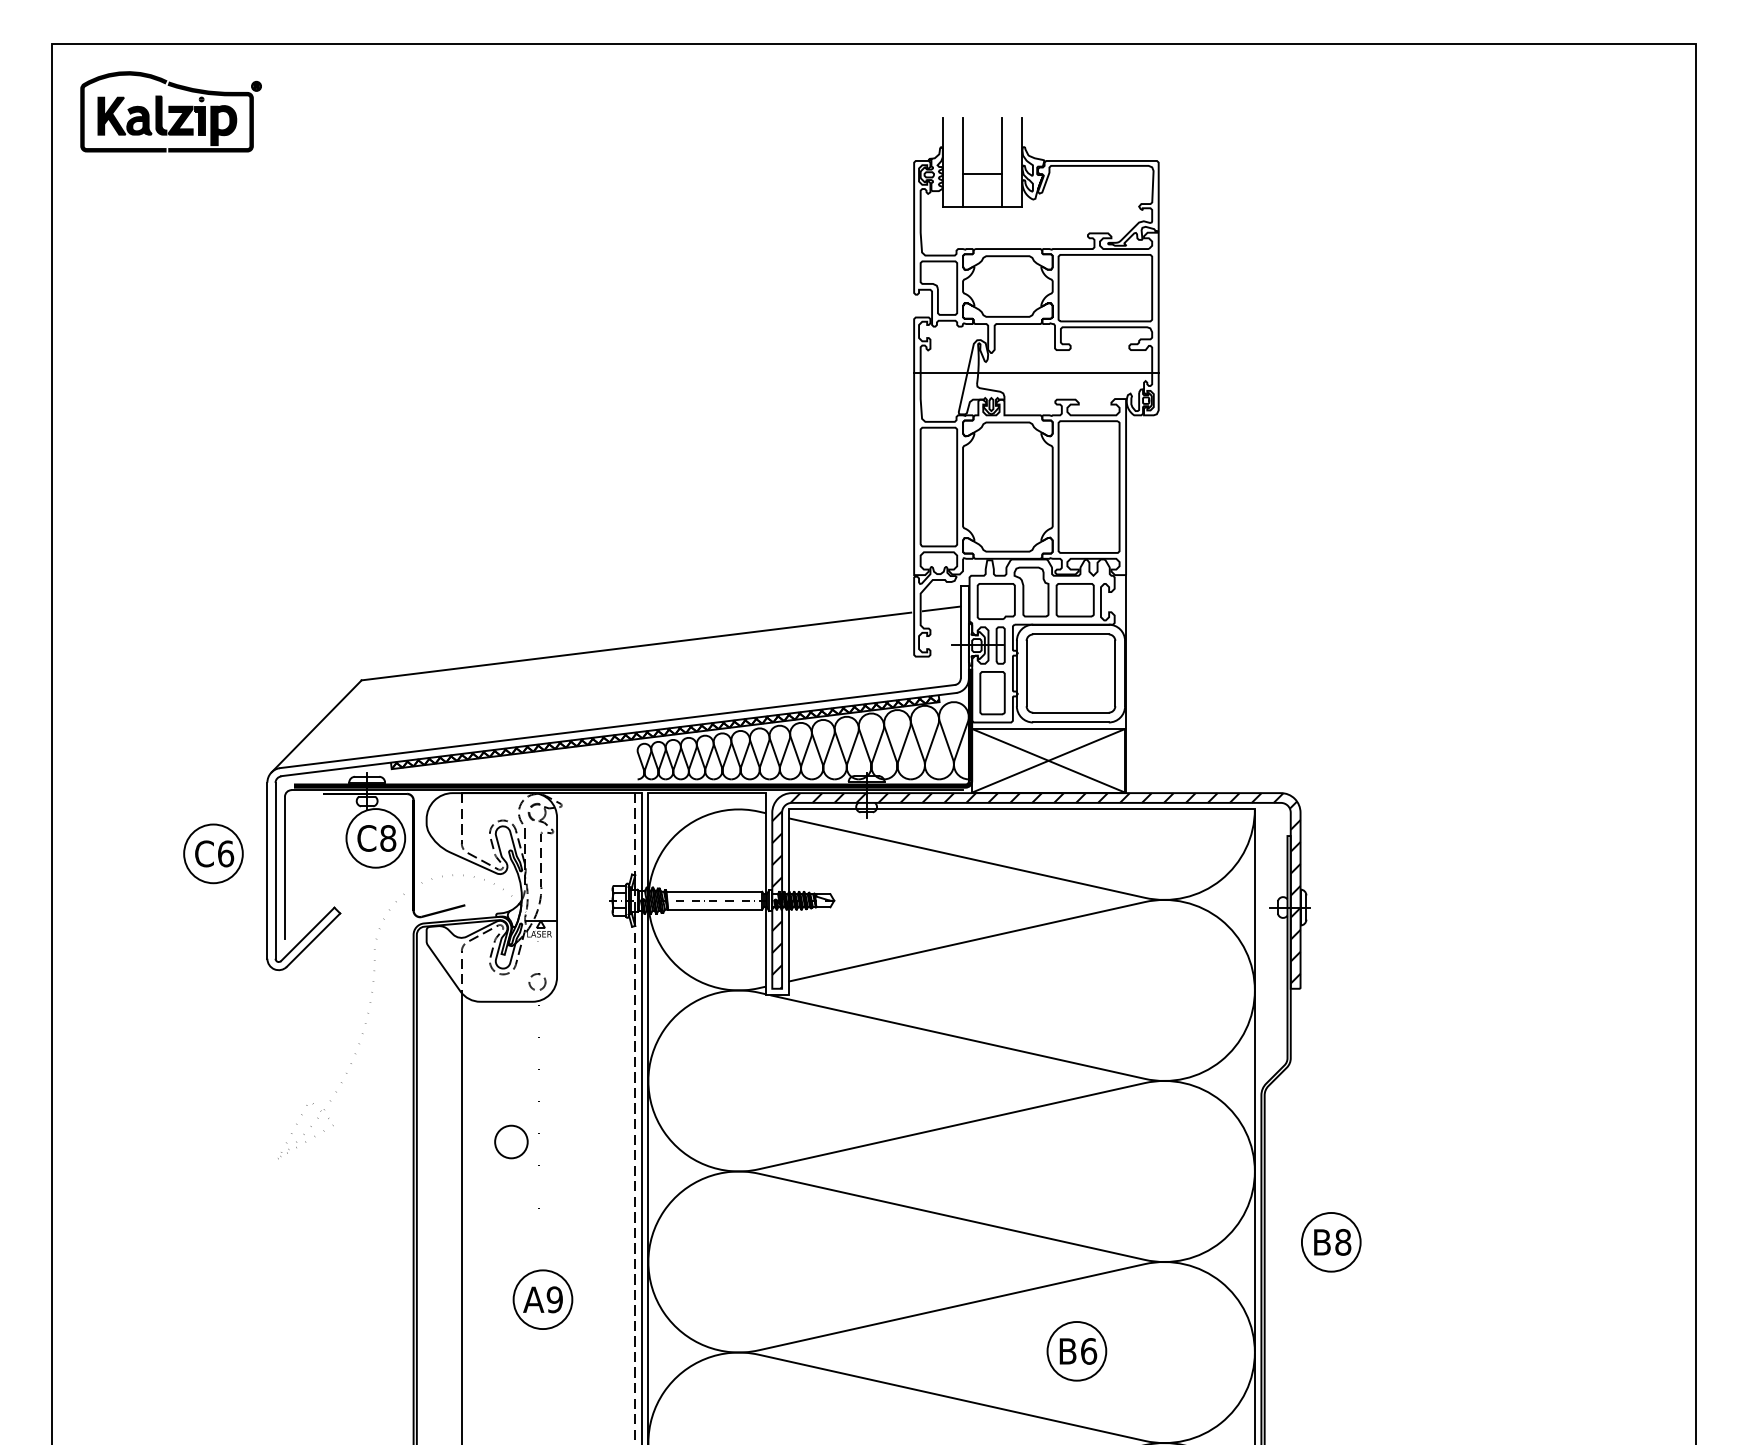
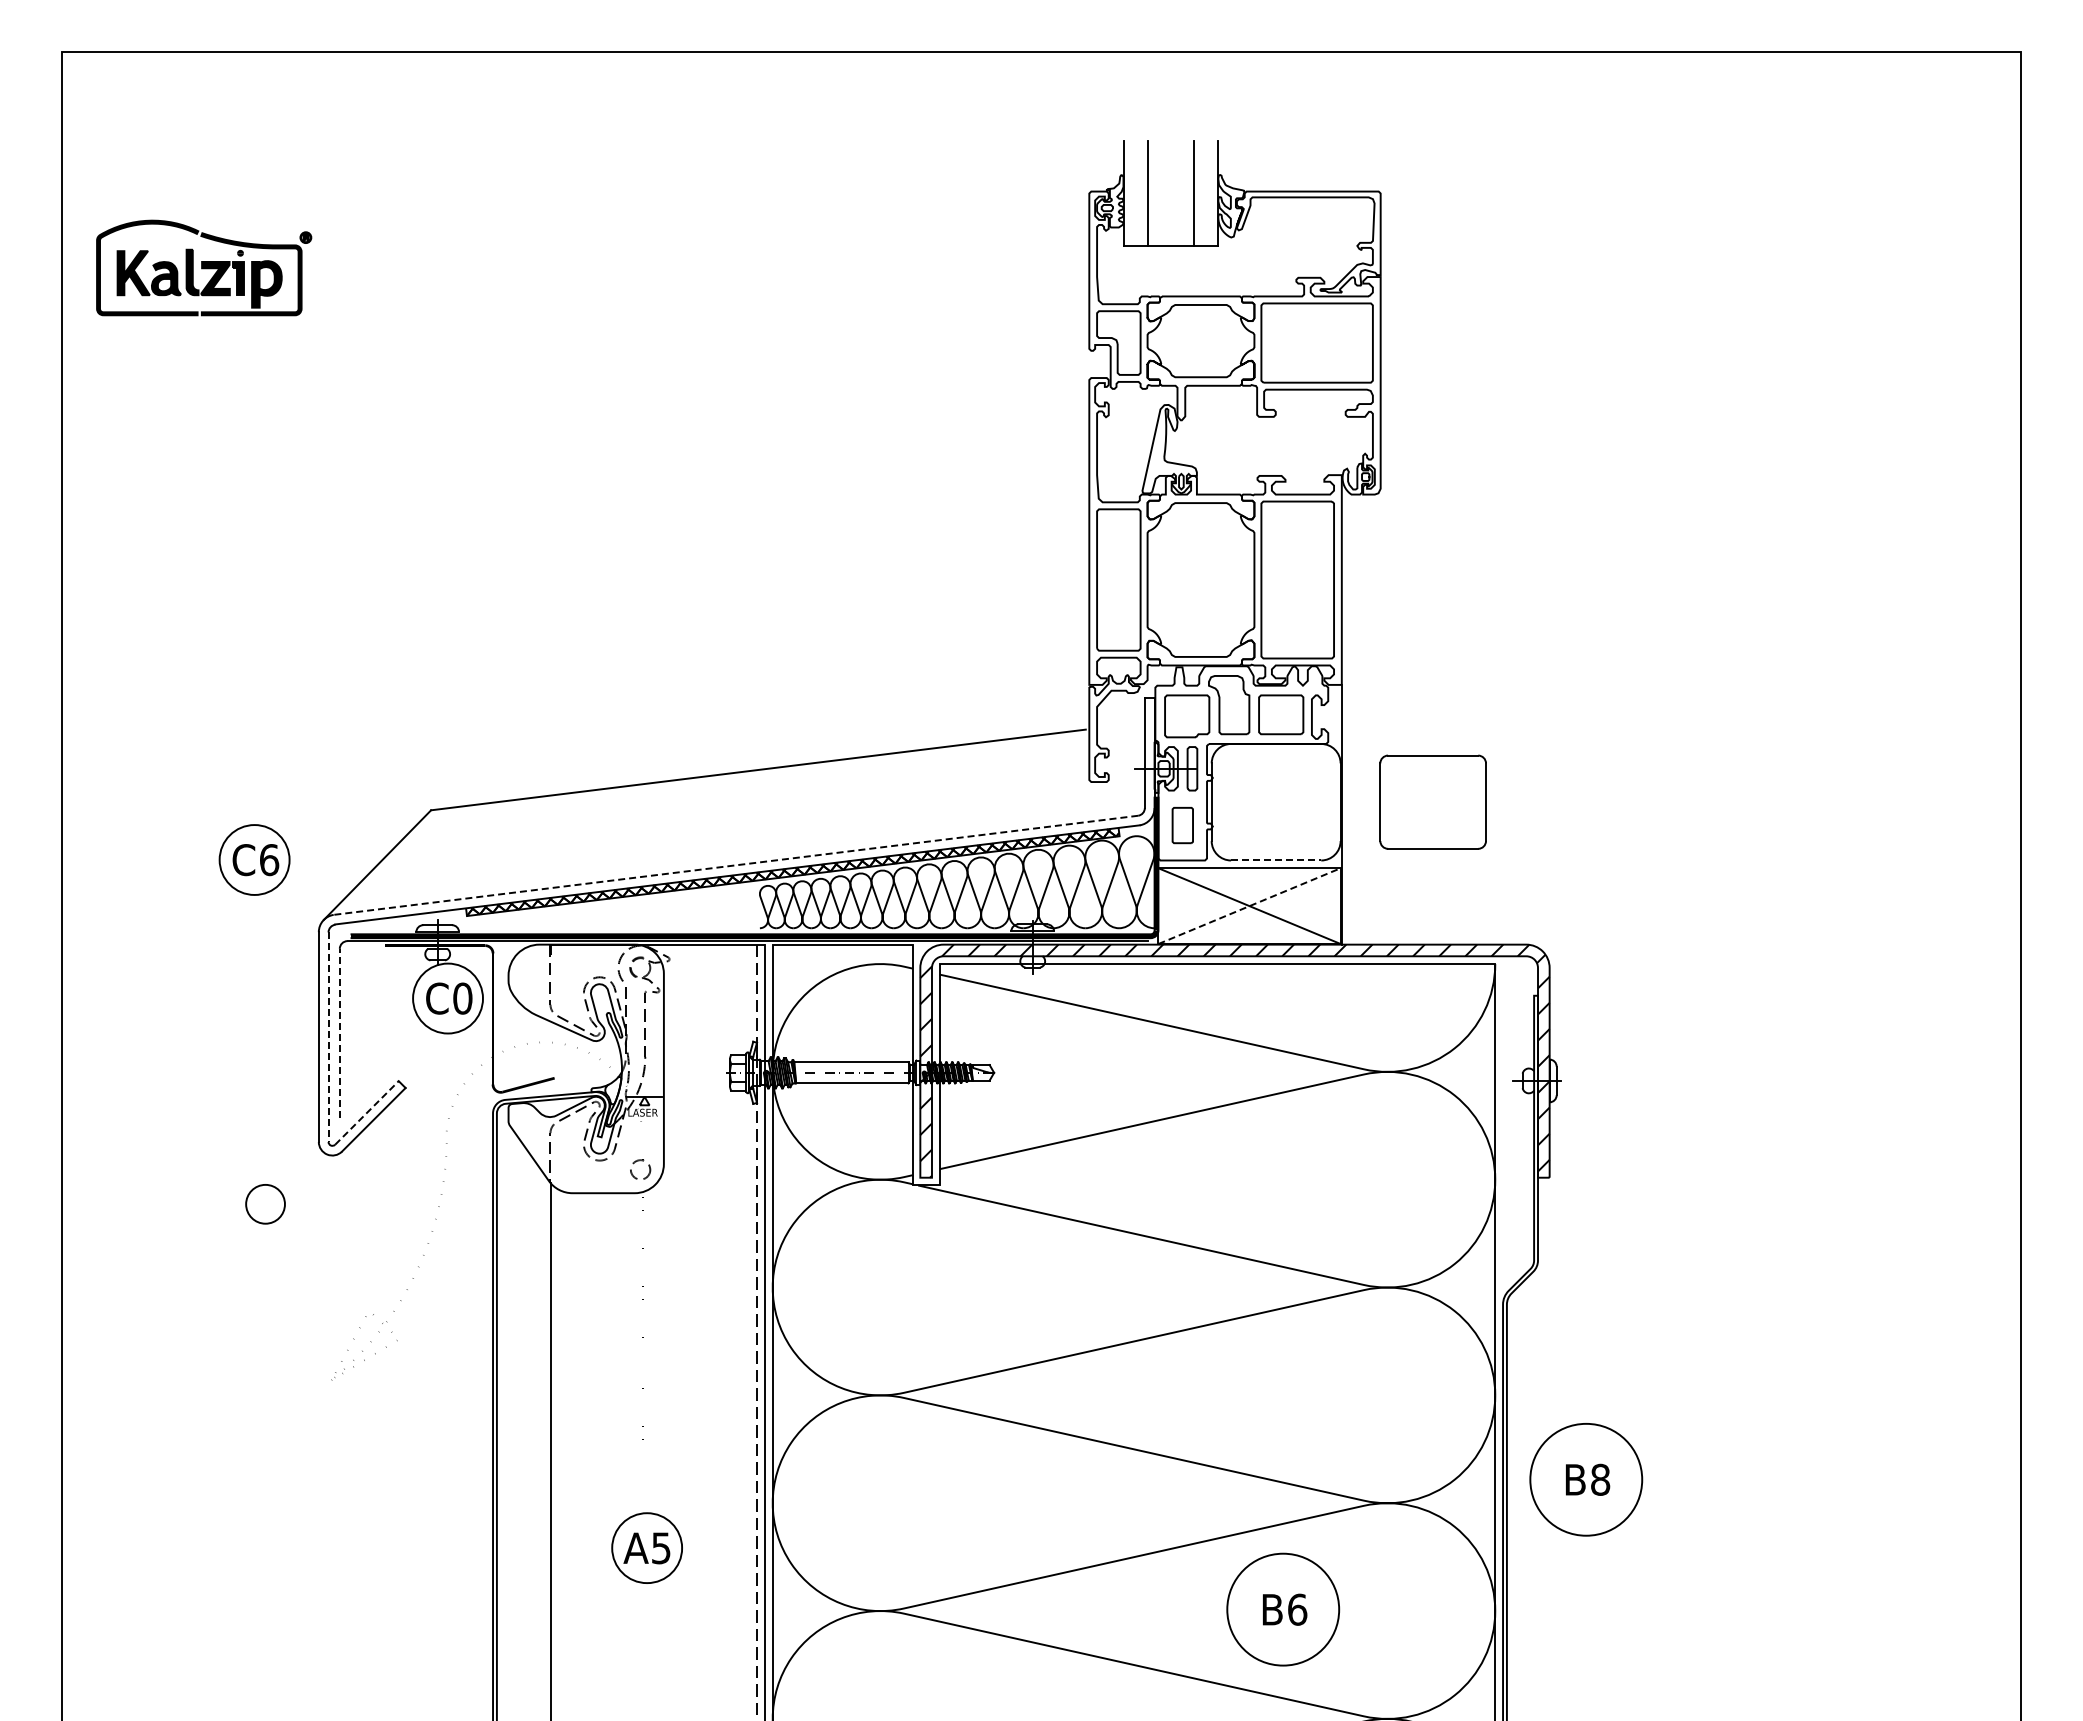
part: (171, 111) -> (204, 267), moved
line: (982, 174) -> (1170, 207), removed
line: (1036, 373) -> (1234, 444), removed
line: (941, 608) -> (1121, 724), removed
part: (1070, 672) -> (1432, 801), moved
part: (992, 693) -> (1182, 825), size x0.7
line: (1071, 722) -> (1276, 860), solid -> dashed
line: (617, 726) -> (735, 865), solid -> dashed
line: (1048, 761) -> (1249, 906), solid -> dashed
text: (387, 838) -> (462, 998), C8 -> C0
part: (213, 853) -> (254, 859), moved
line: (284, 867) -> (339, 1033), solid -> dashed
line: (275, 871) -> (328, 1037), solid -> dashed
line: (307, 934) -> (366, 1112), solid -> dashed
circle: (511, 1142) -> (265, 1204), moved
circle: (1331, 1242) -> (1586, 1479), size x1.6
text: (554, 1300) -> (660, 1548), A9 -> A5
circle: (1077, 1351) -> (1283, 1609), size x1.6

